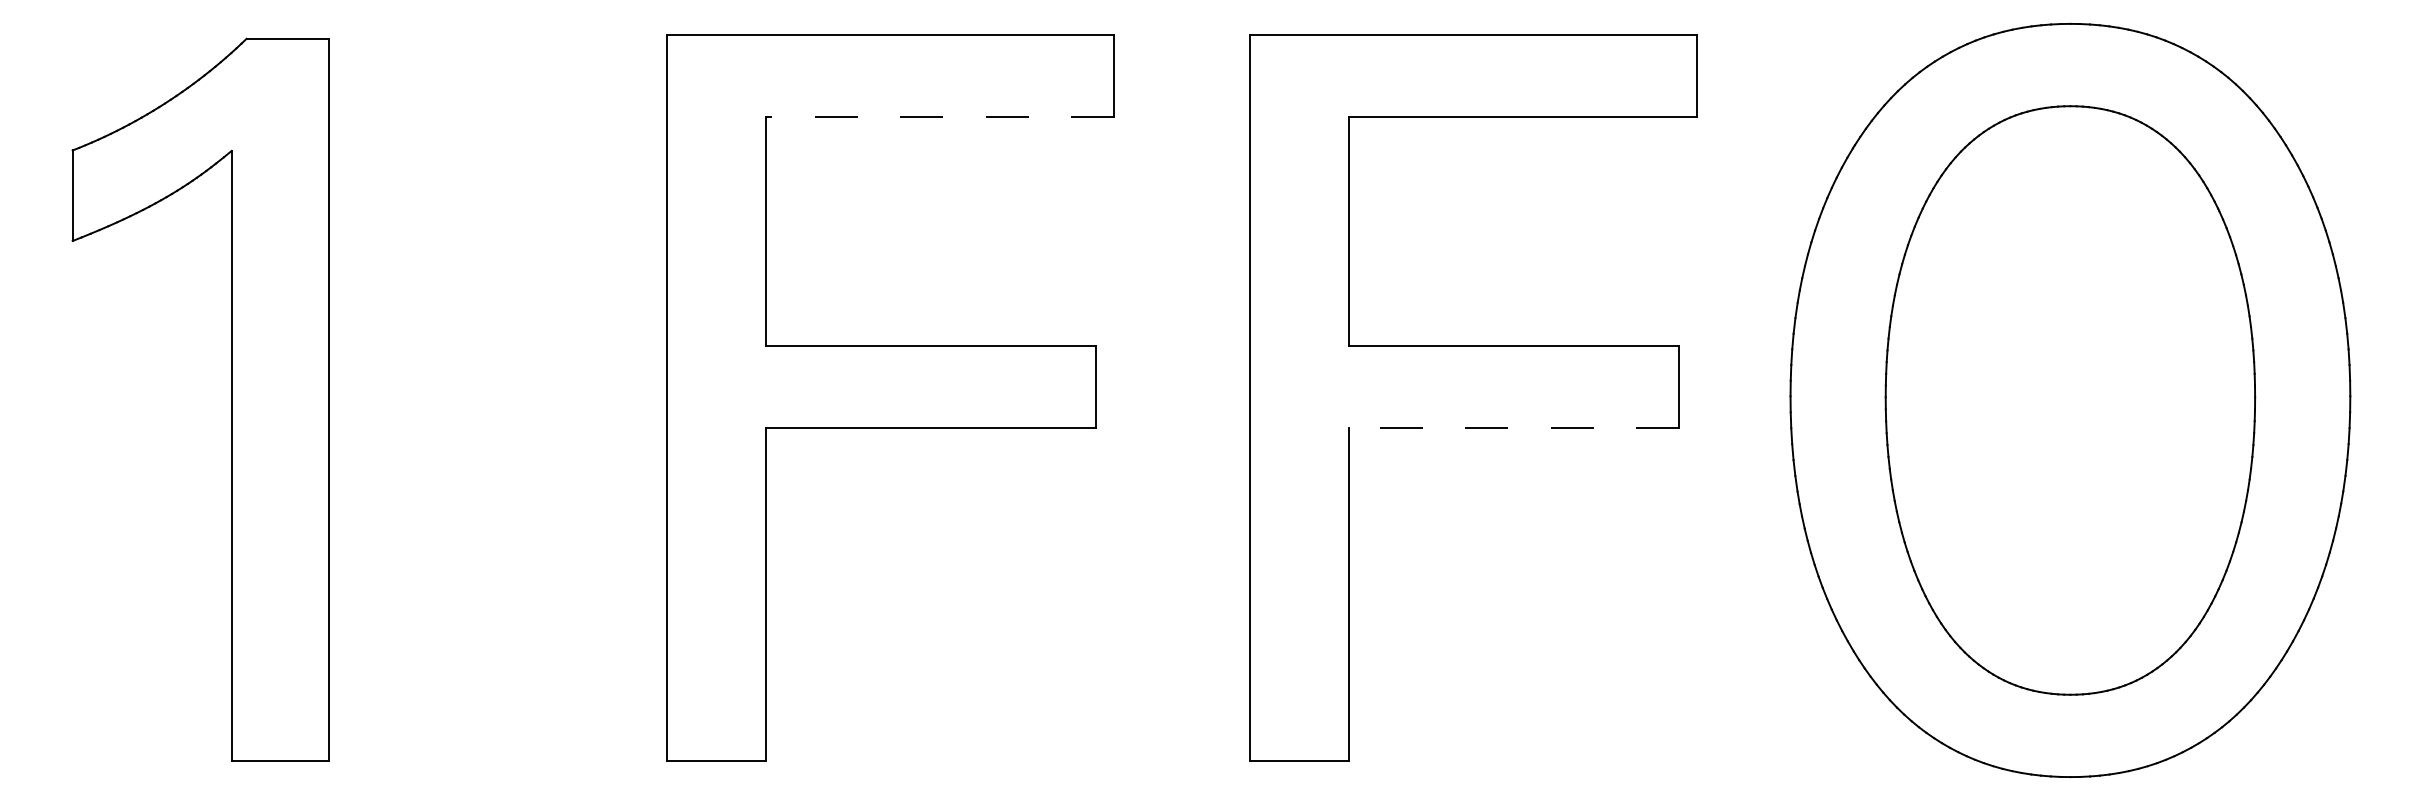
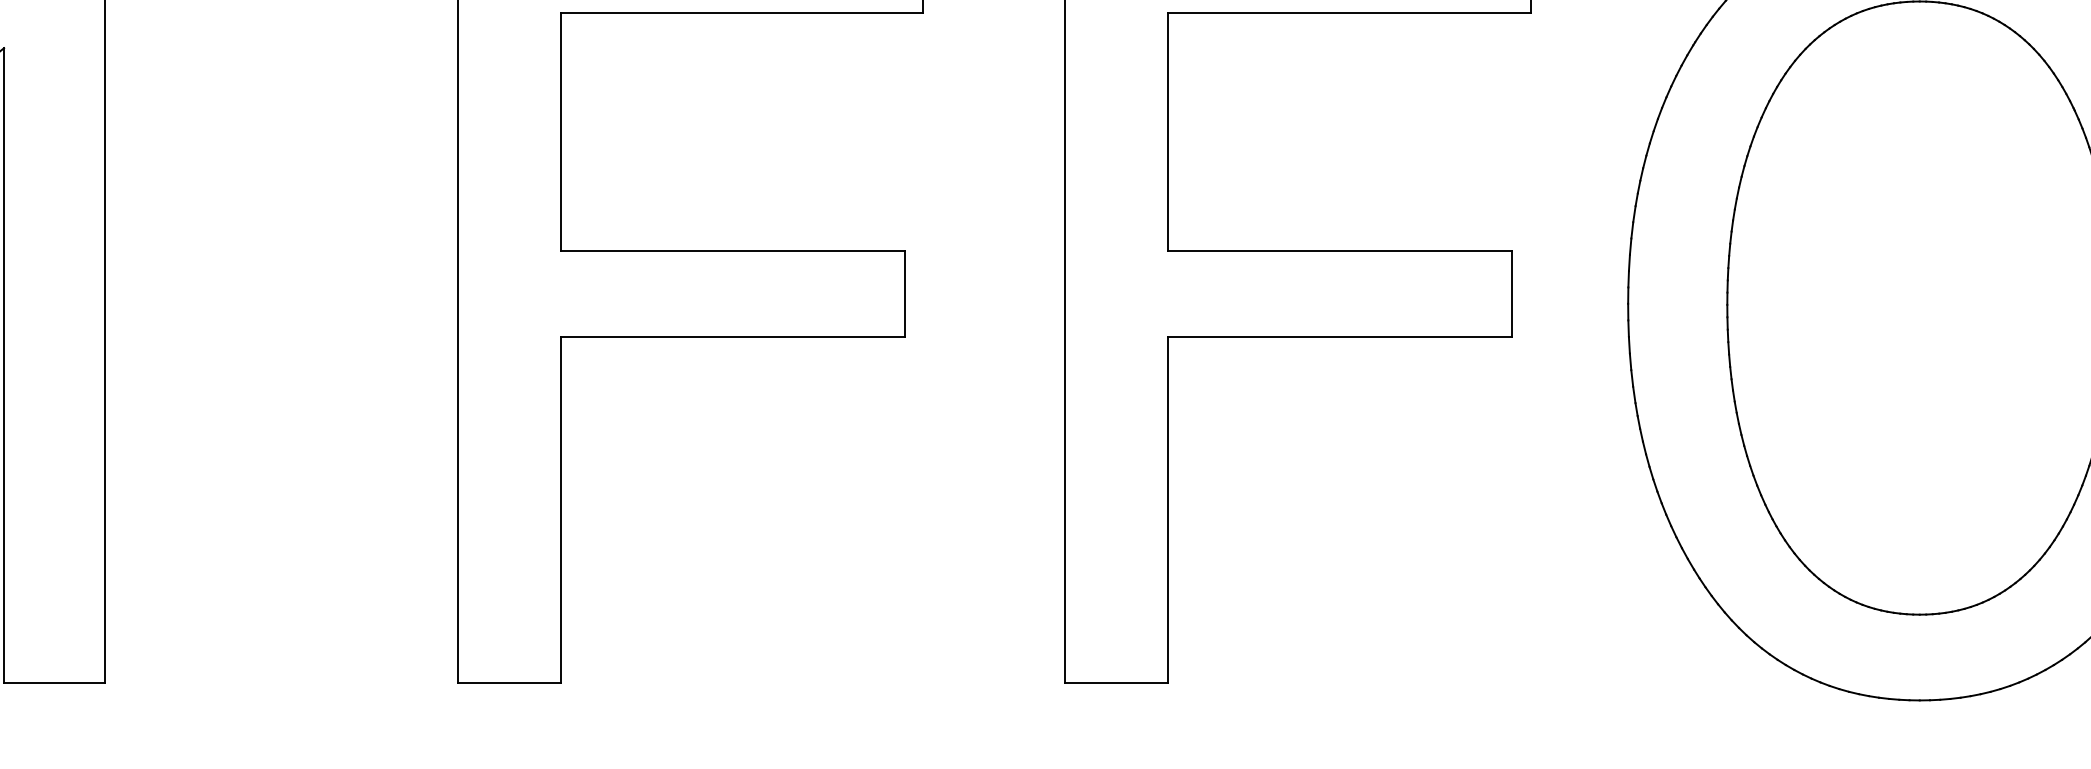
line: (940, 117) -> (742, 13), dashed -> solid
line: (1514, 428) -> (1340, 337), dashed -> solid

